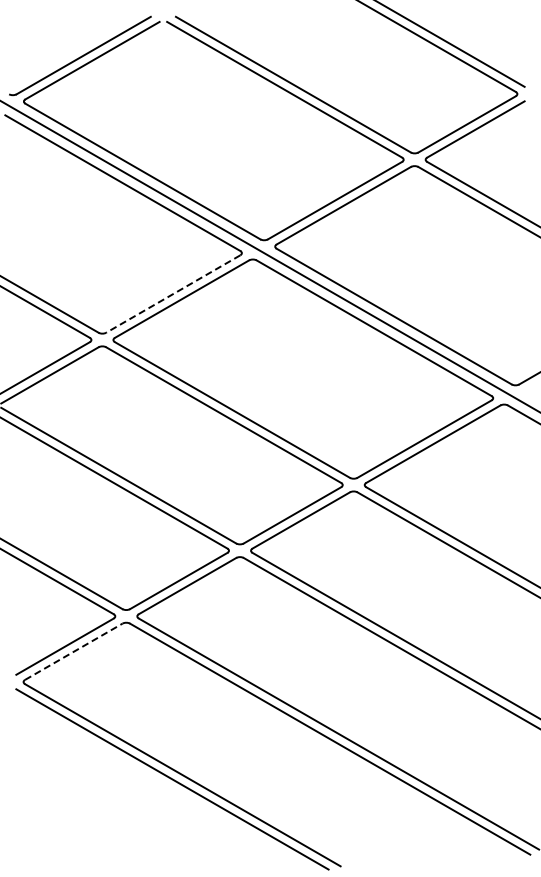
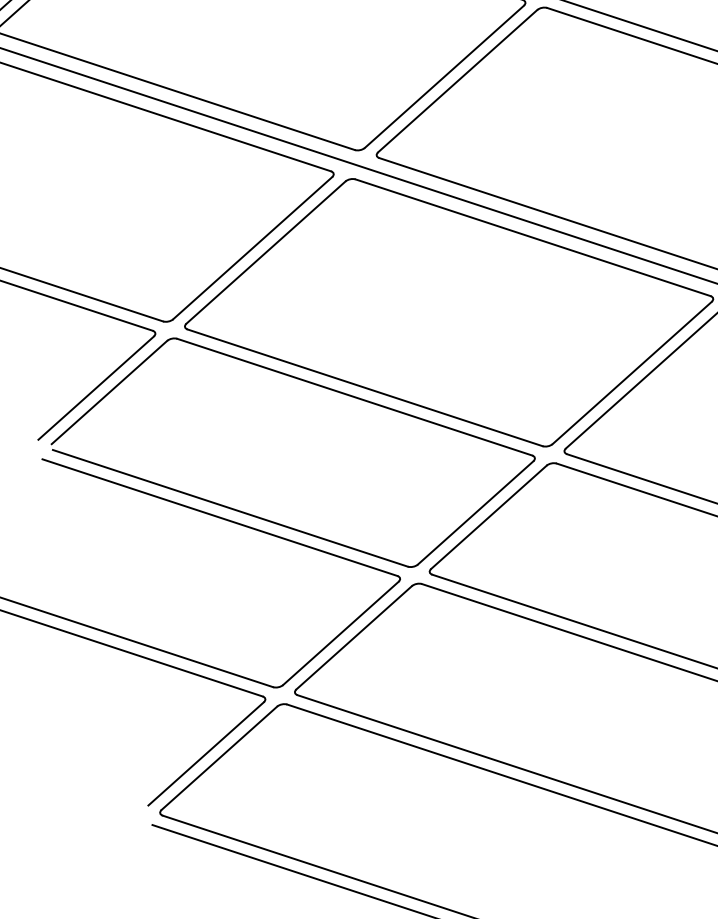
line: (172, 294) -> (251, 249), dashed -> solid
line: (74, 651) -> (220, 757), dashed -> solid

